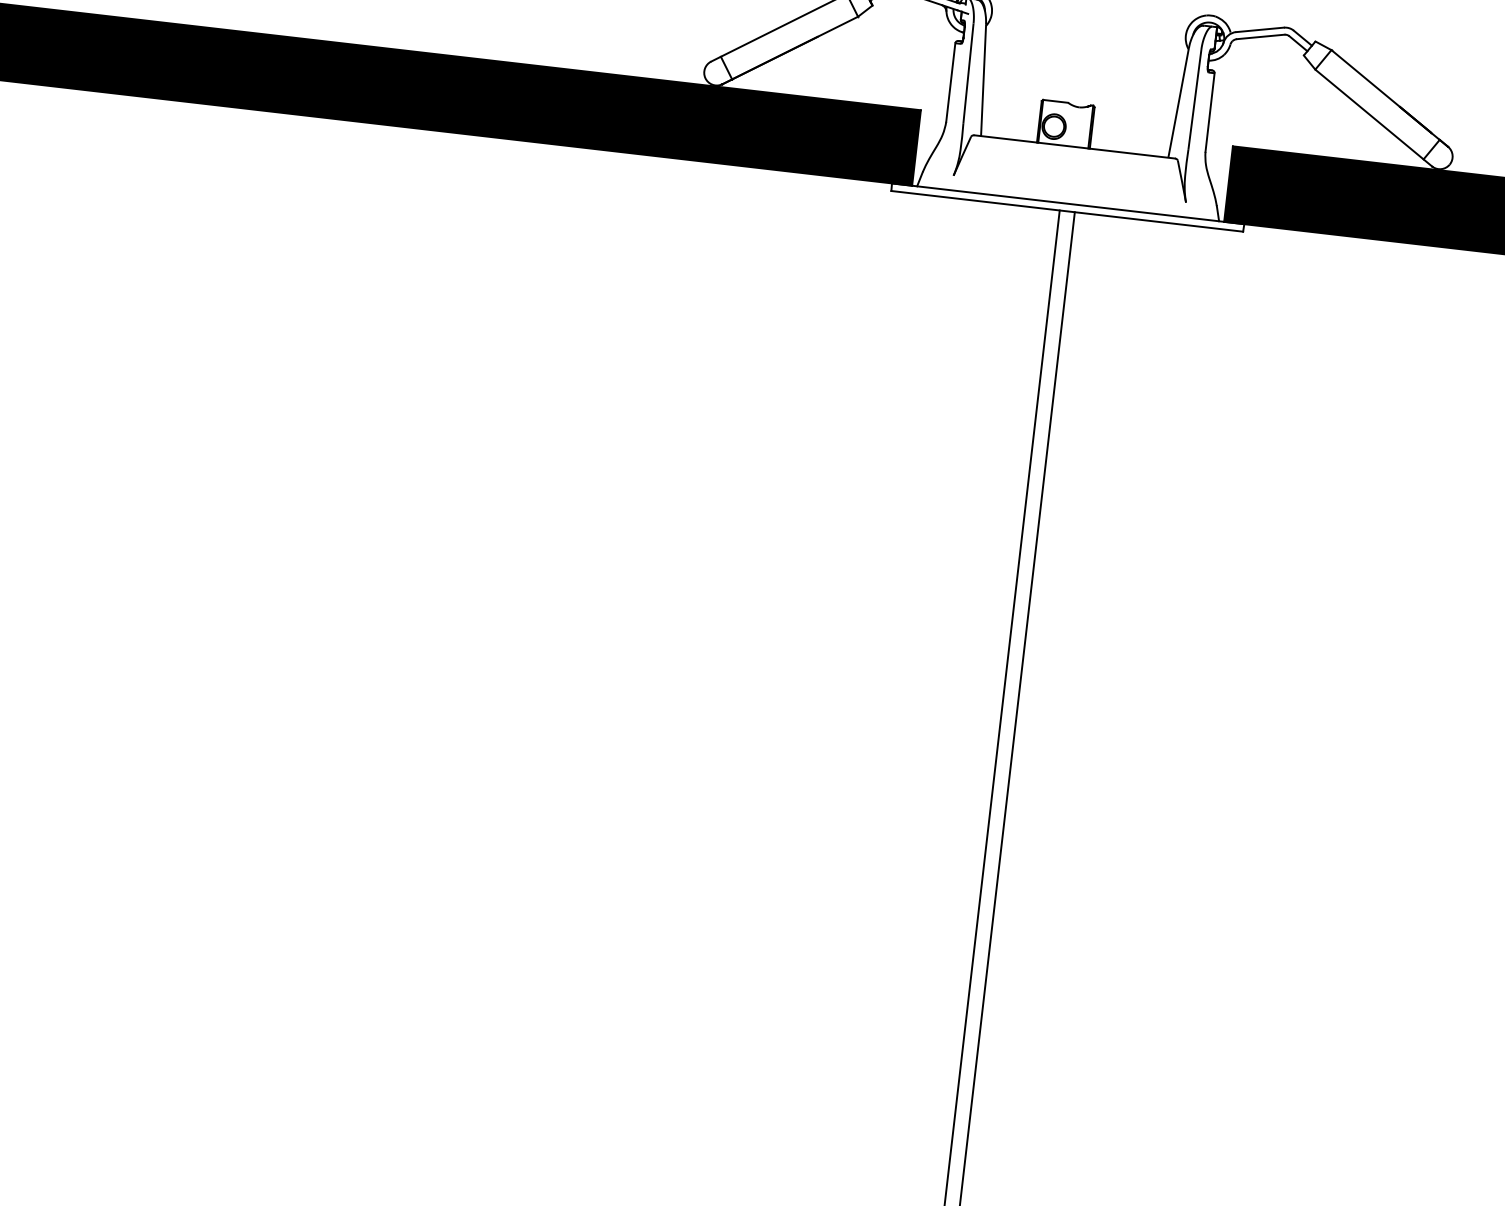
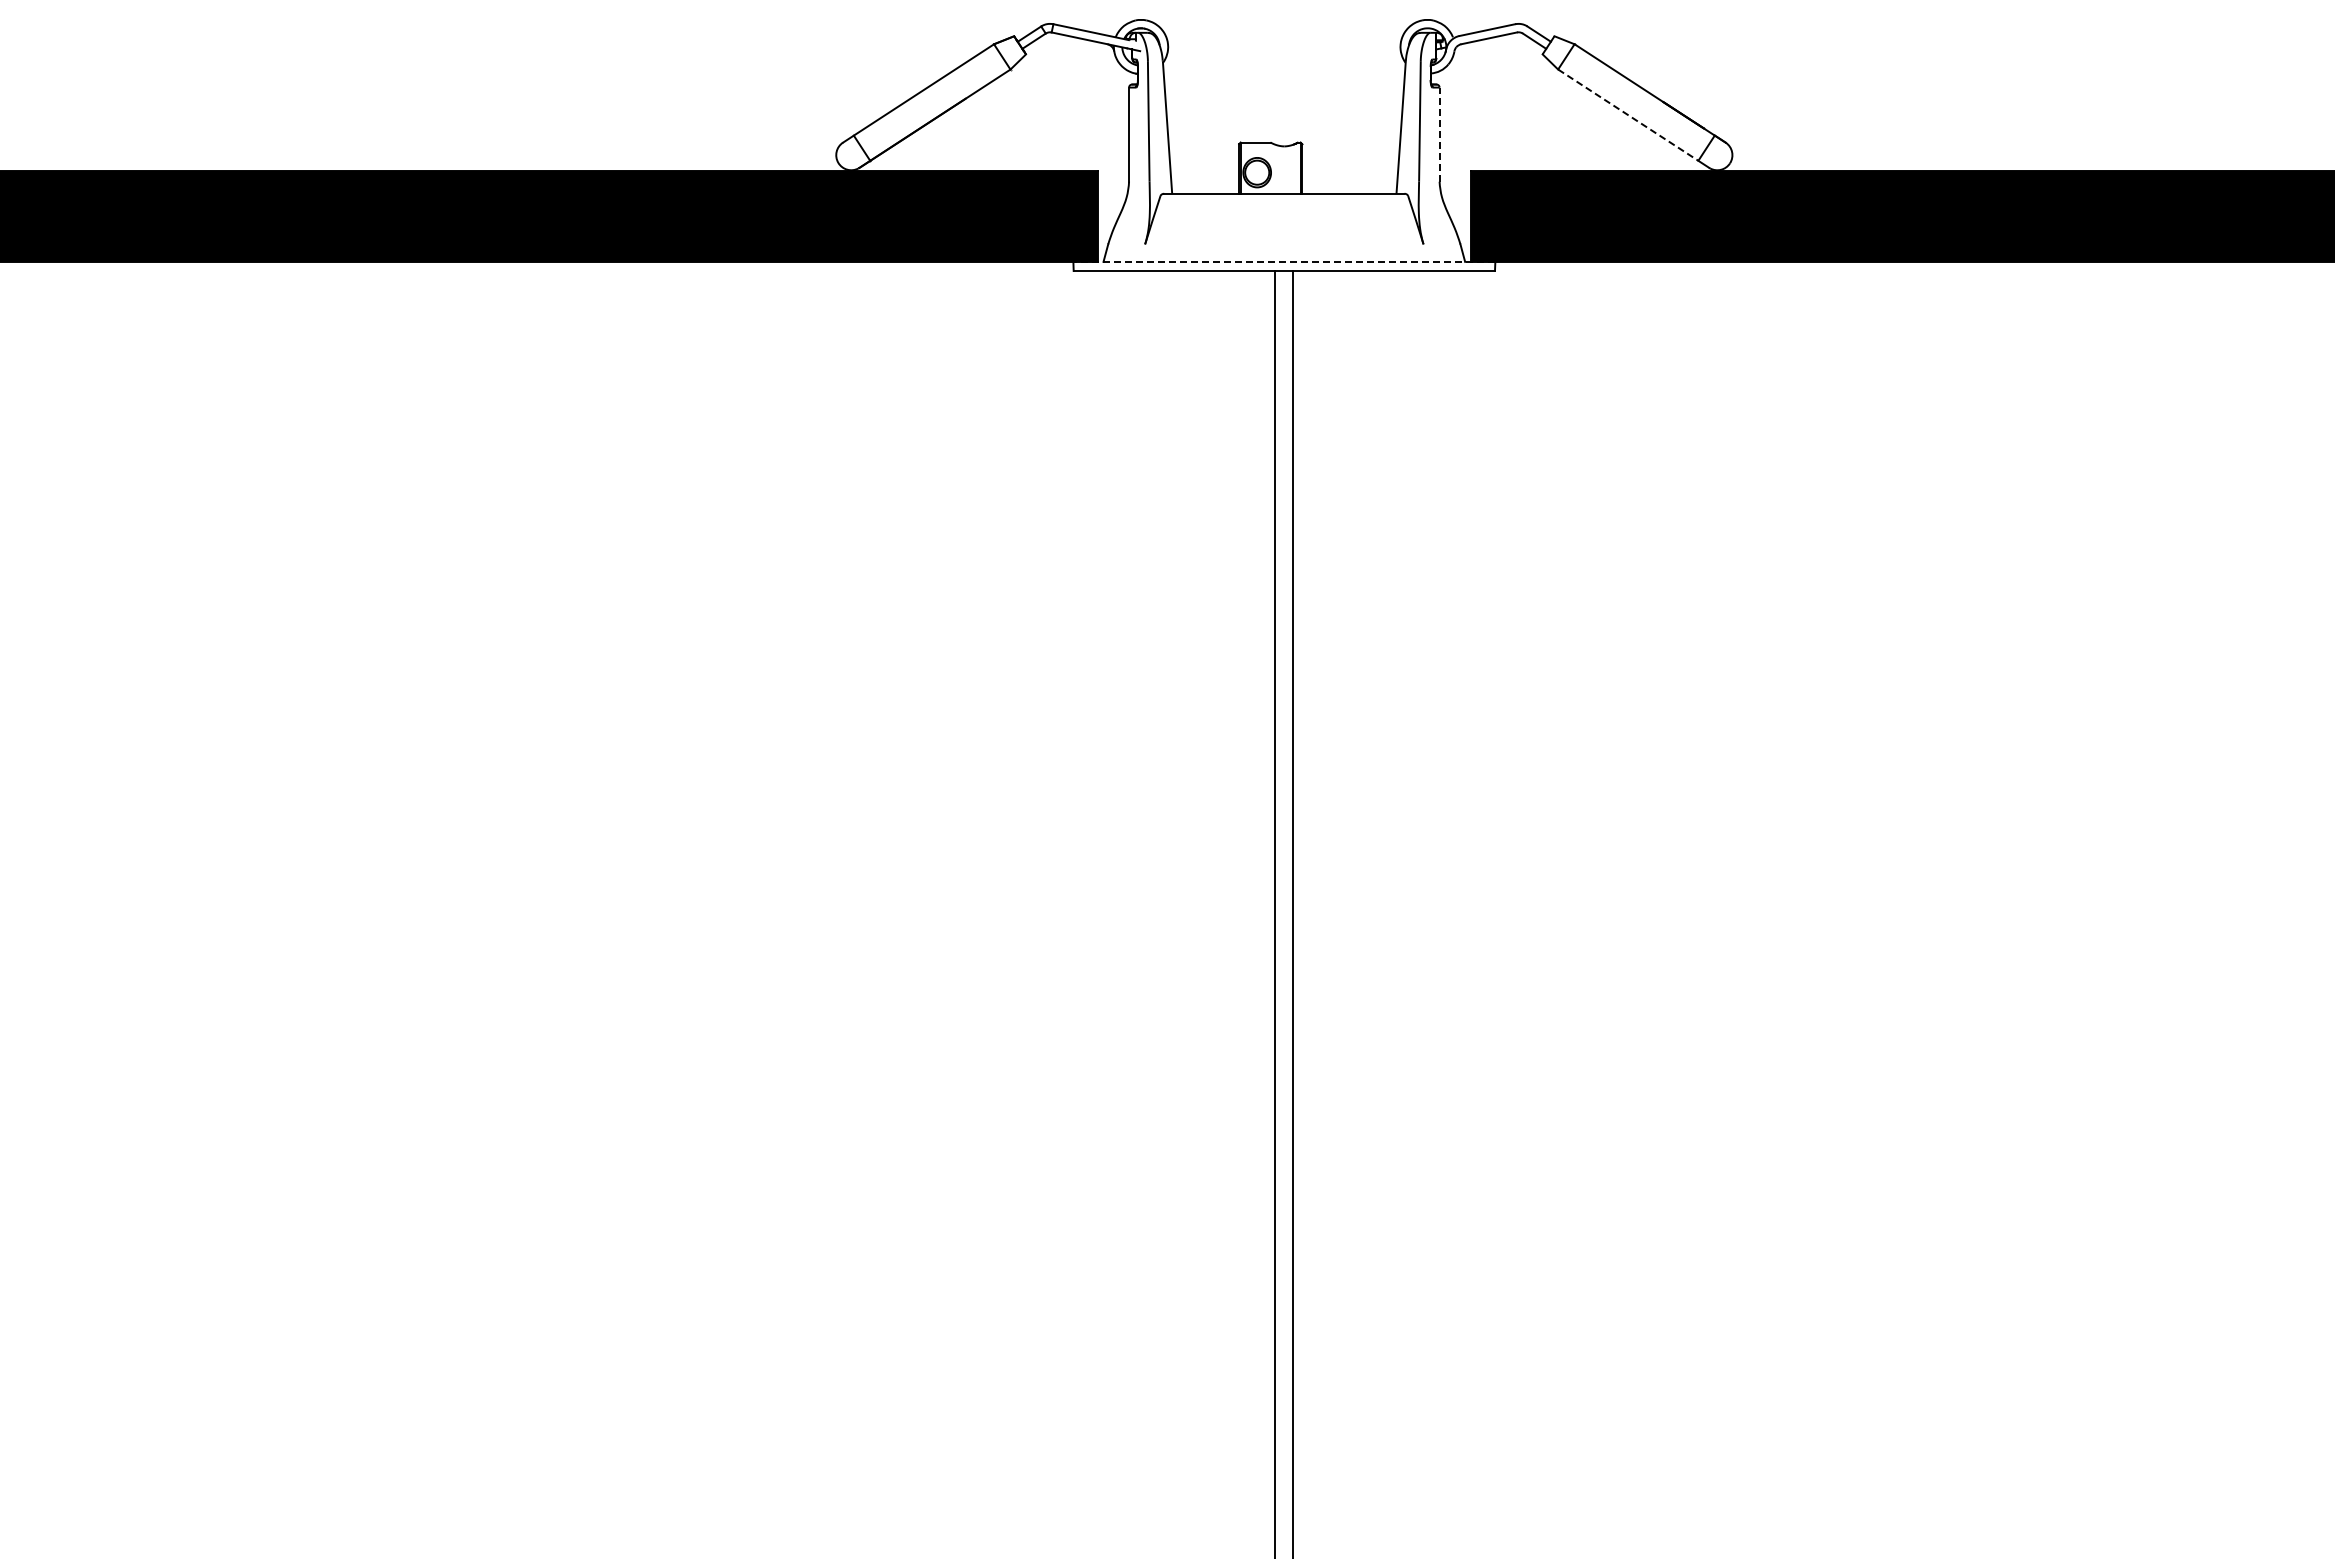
line: (1209, 112) -> (1439, 134), solid -> dashed
line: (1369, 114) -> (1628, 115), solid -> dashed
line: (1068, 203) -> (1284, 261), solid -> dashed

